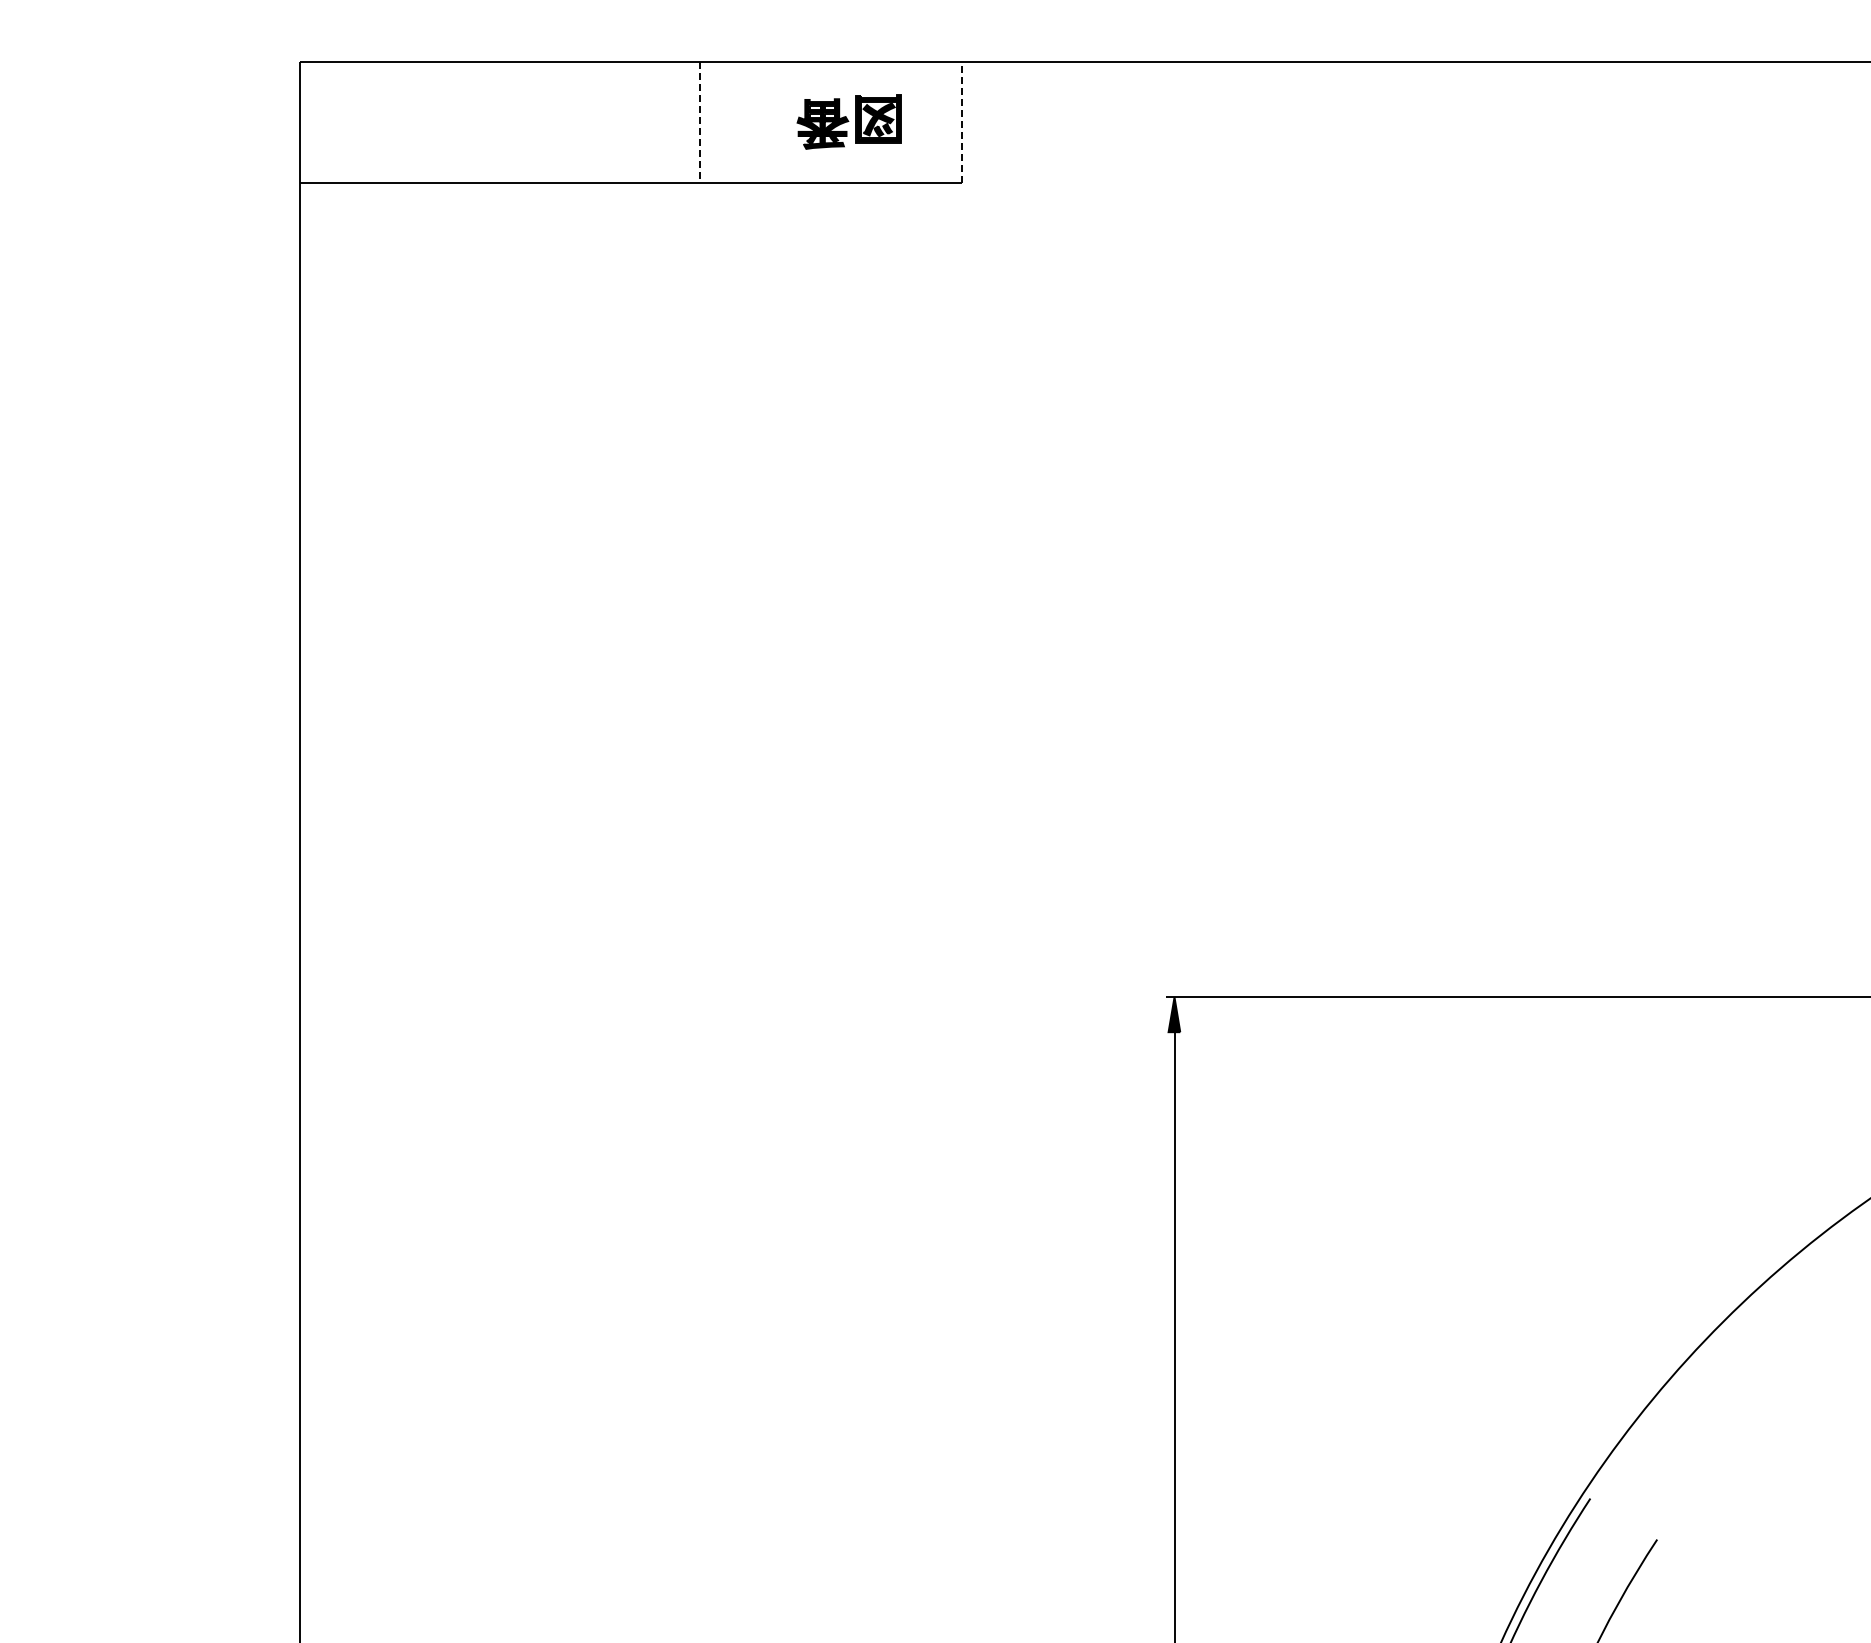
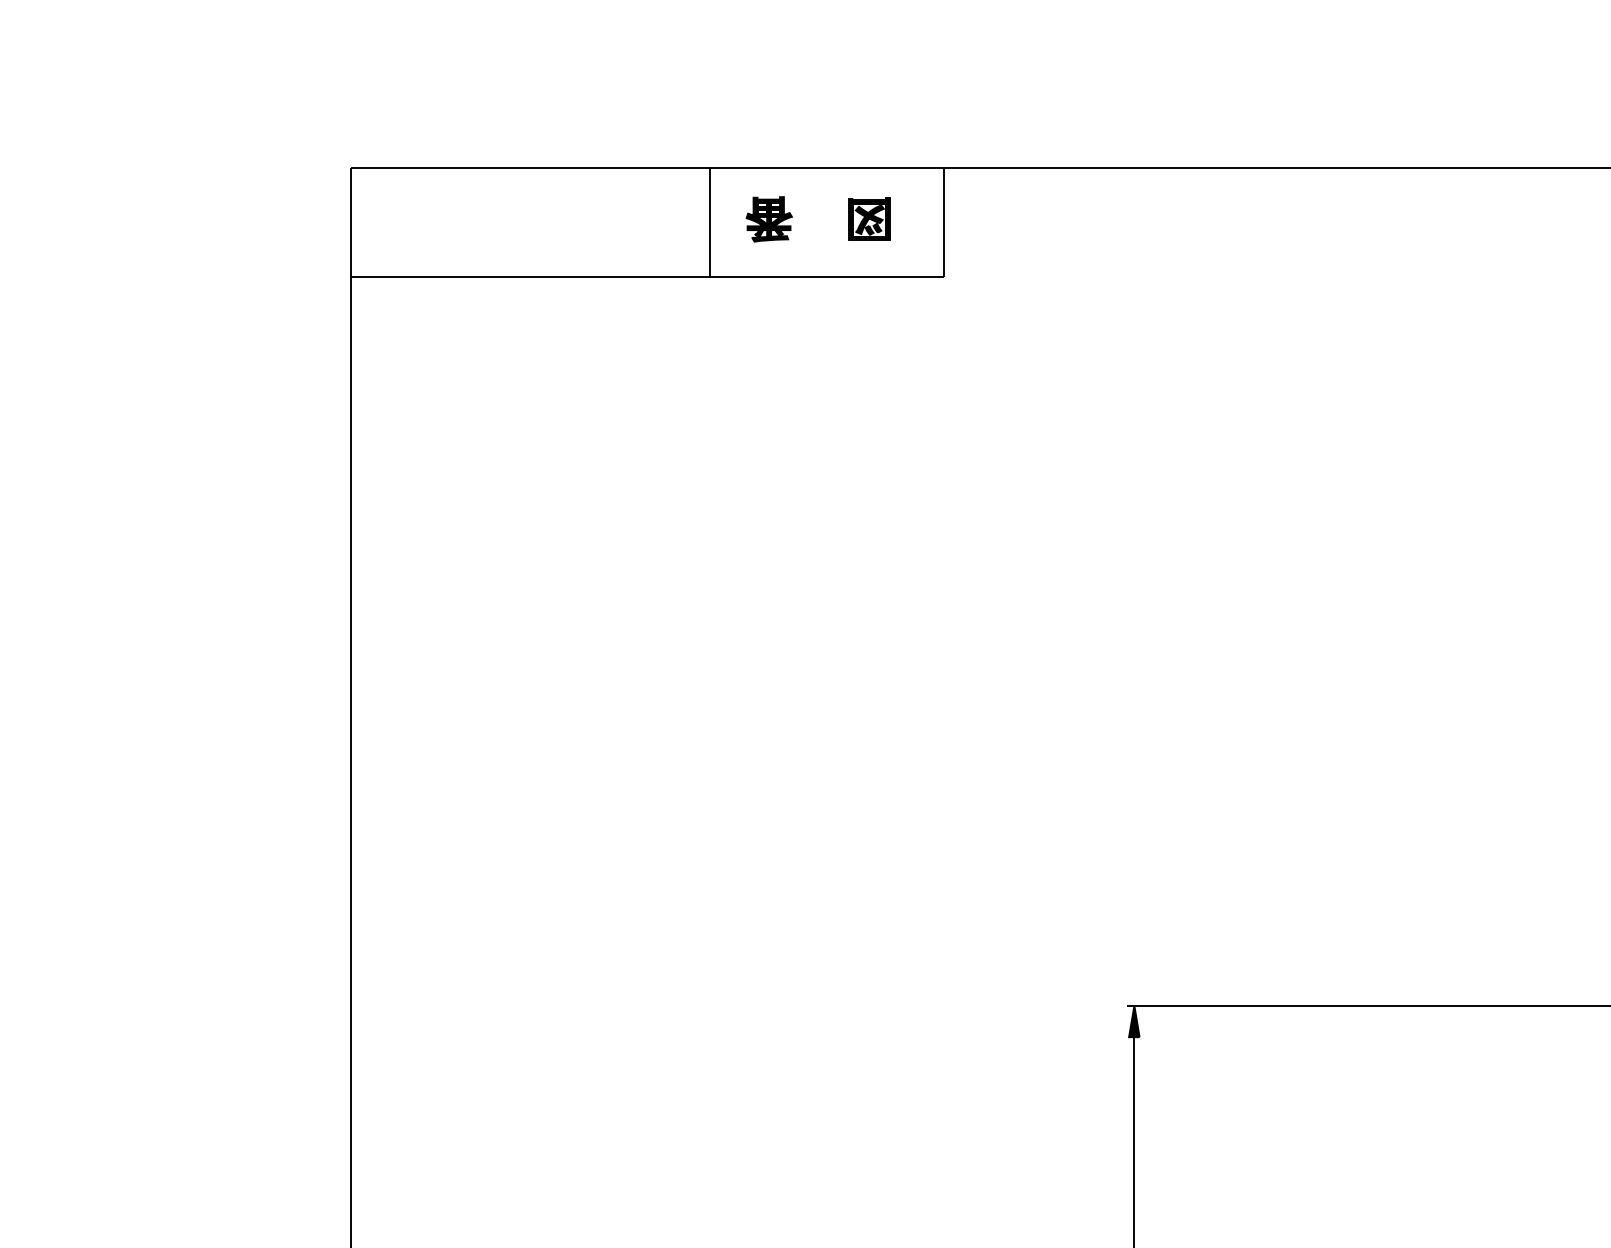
line: (700, 122) -> (709, 222), dashed -> solid
line: (962, 122) -> (944, 222), dashed -> solid
part: (822, 123) -> (768, 218), moved

